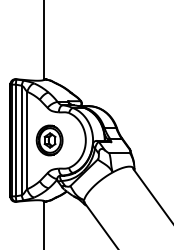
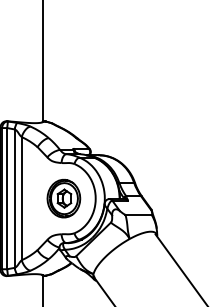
part: (49, 140) -> (63, 198), moved

